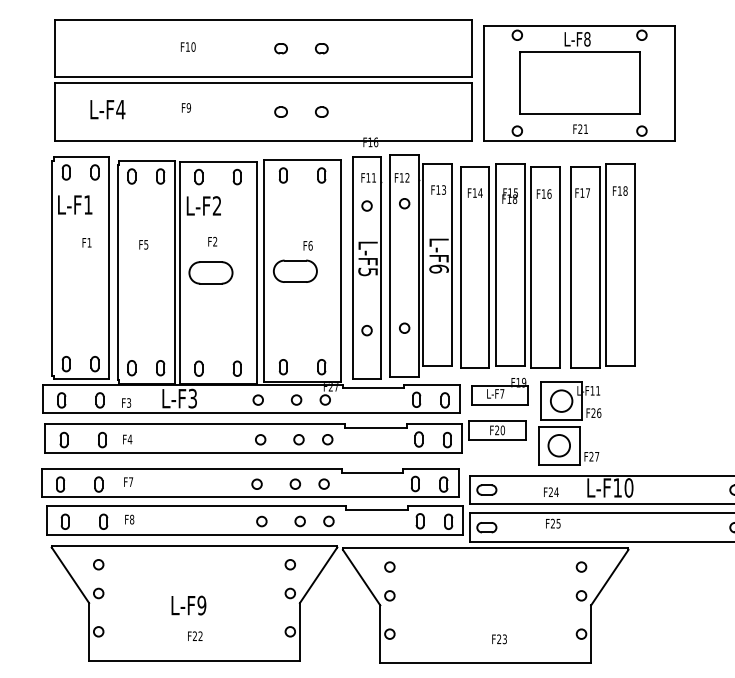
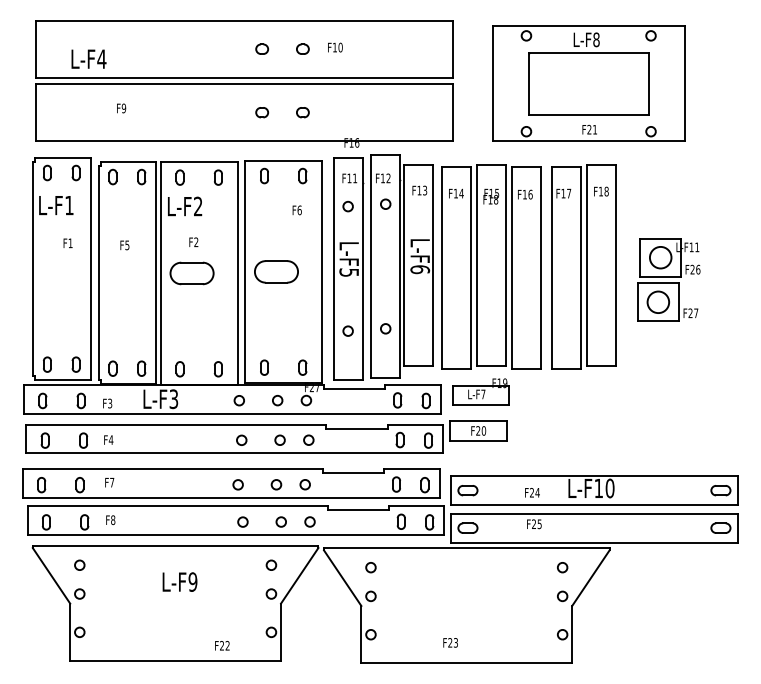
text: (188, 46) -> (335, 47), moved
part: (579, 82) -> (588, 83), moved
text: (186, 107) -> (121, 108), moved
text: (107, 108) -> (88, 58), moved
text: (307, 245) -> (296, 210), moved
part: (569, 422) -> (668, 279), moved
text: (188, 604) -> (179, 581), moved
text: (195, 635) -> (222, 645), moved
text: (499, 638) -> (450, 642), moved

